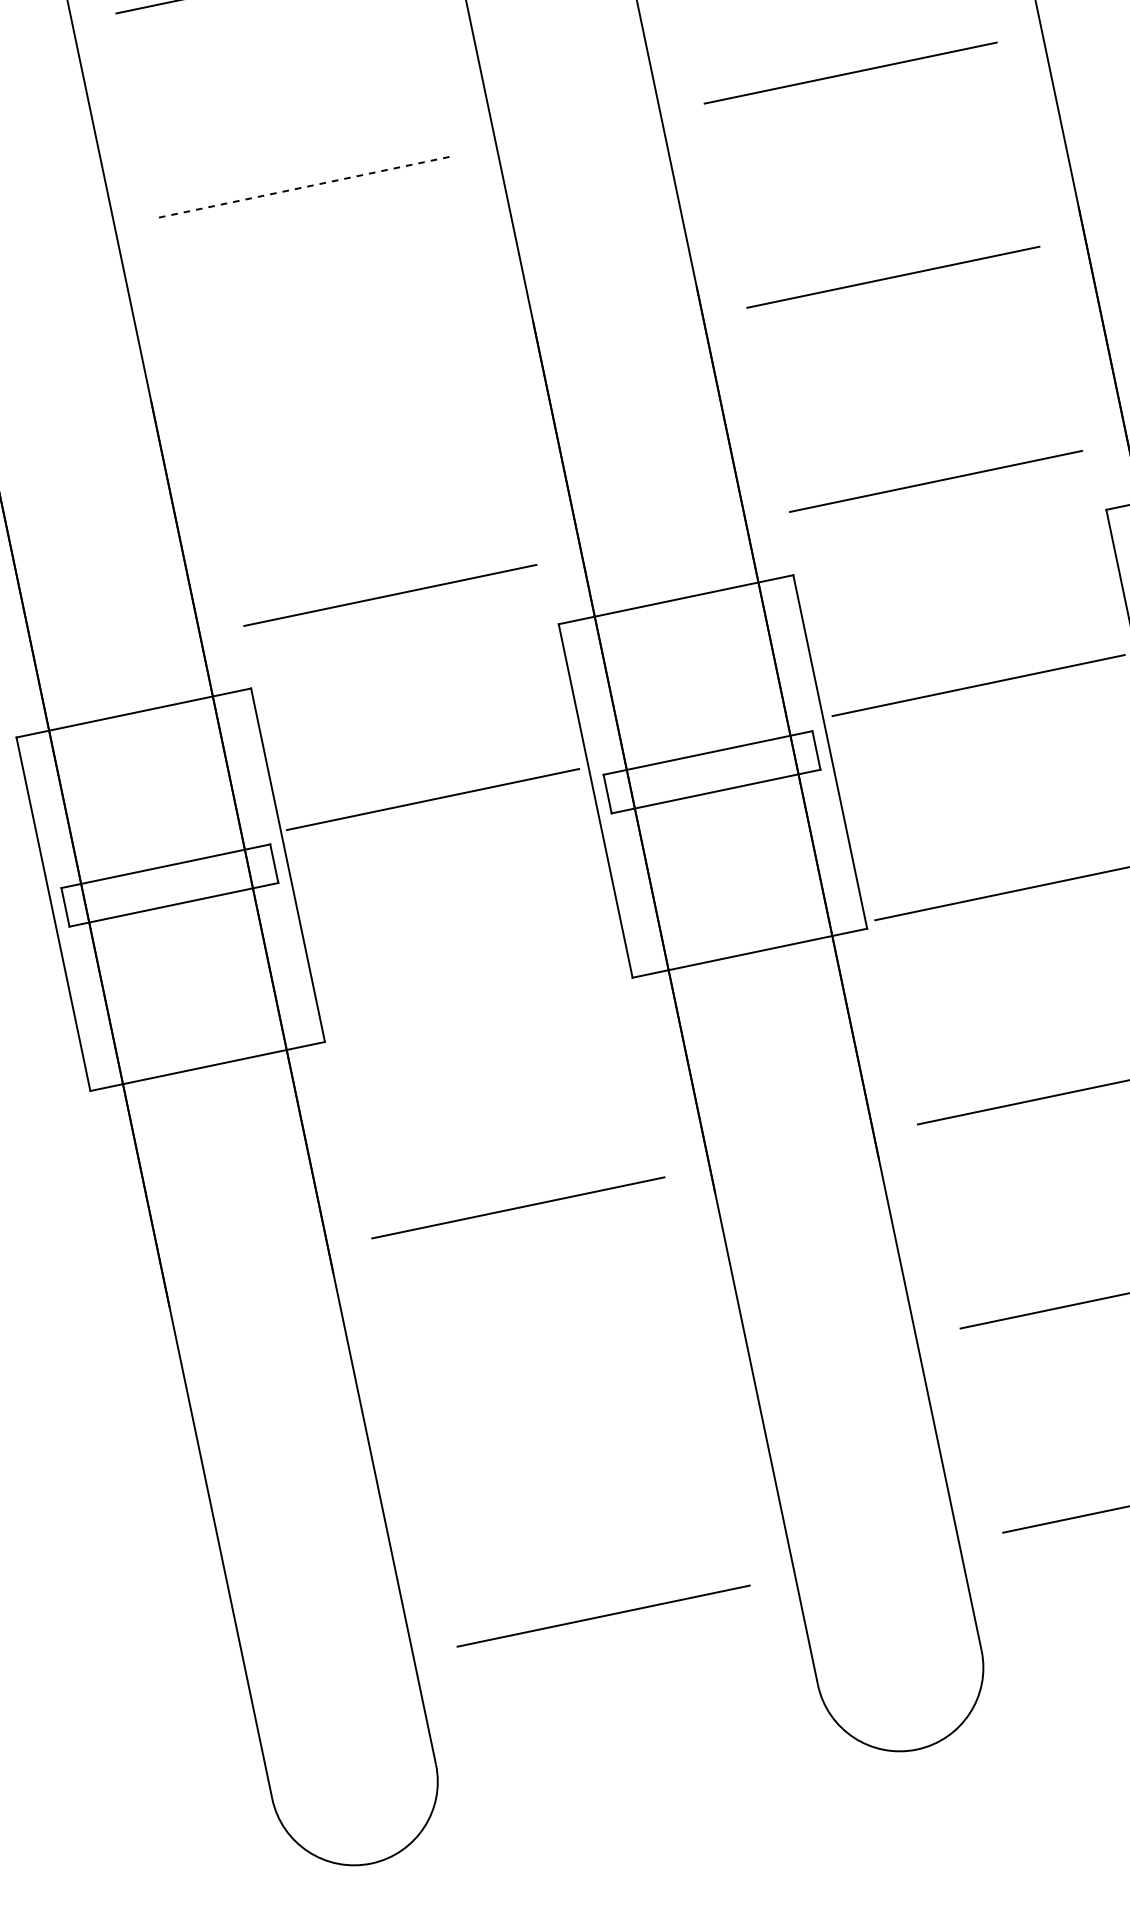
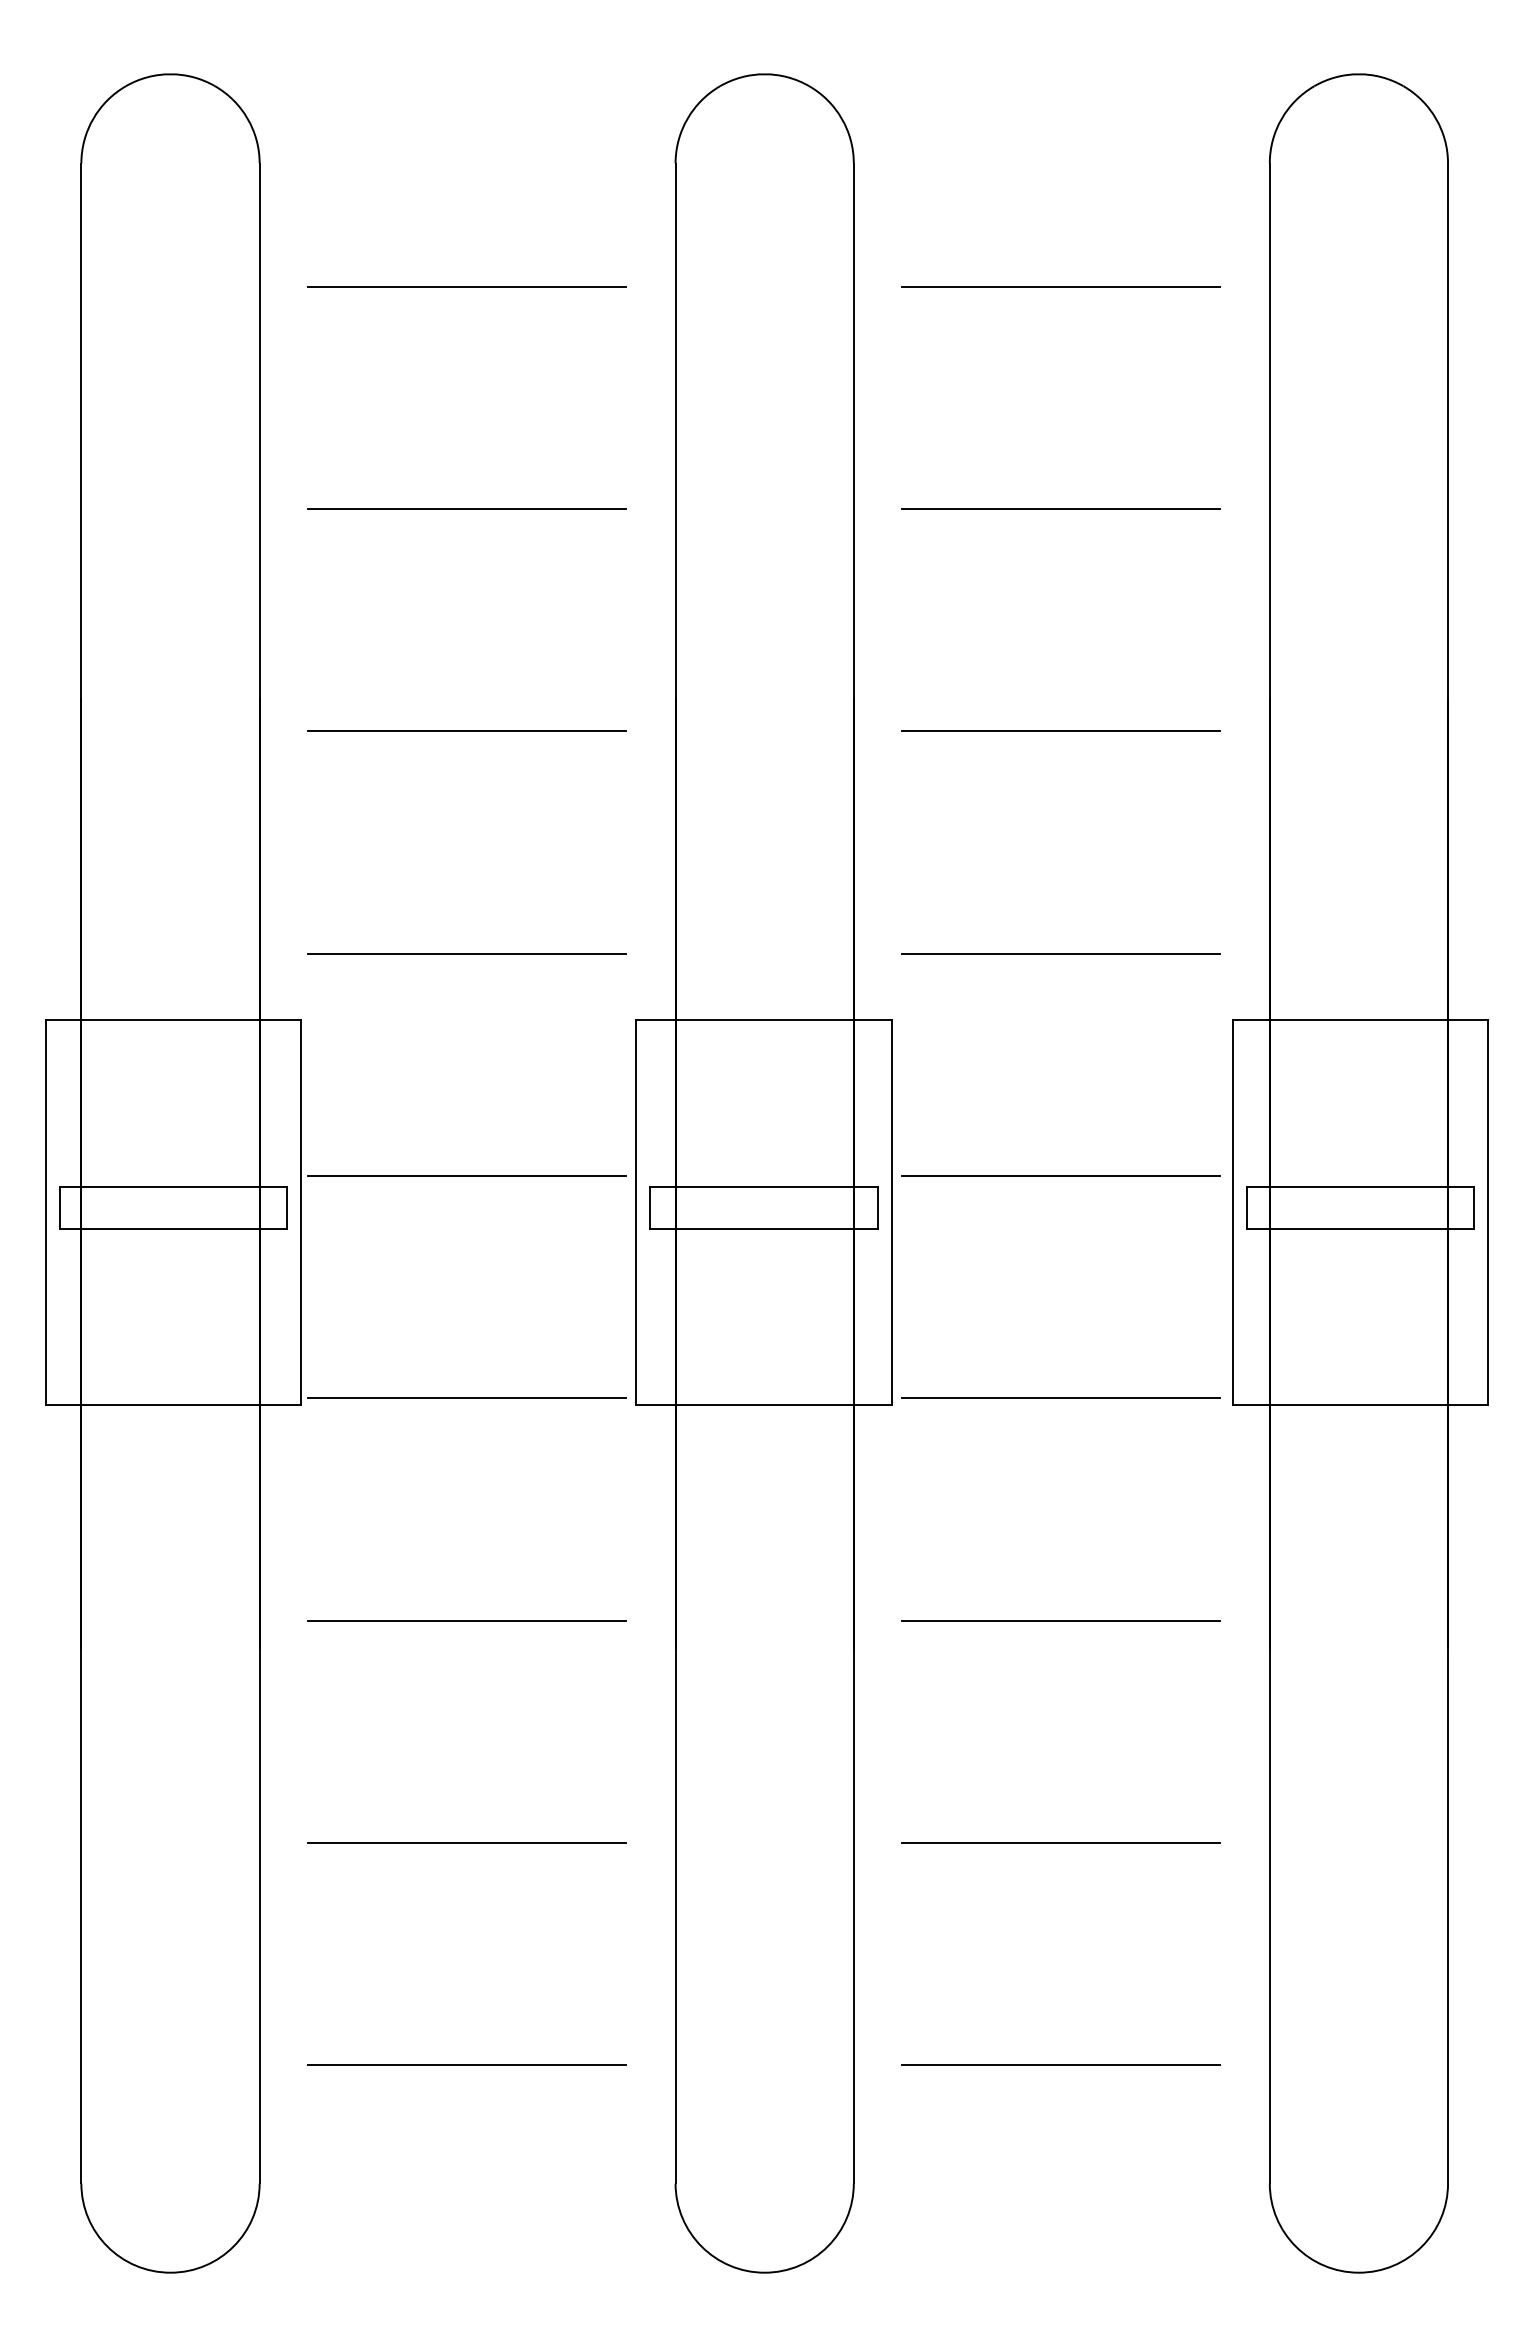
line: (305, 186) -> (467, 508), dashed -> solid
line: (347, 390) -> (466, 730), added
line: (475, 1004) -> (466, 1398), added
line: (560, 1411) -> (466, 1842), added

